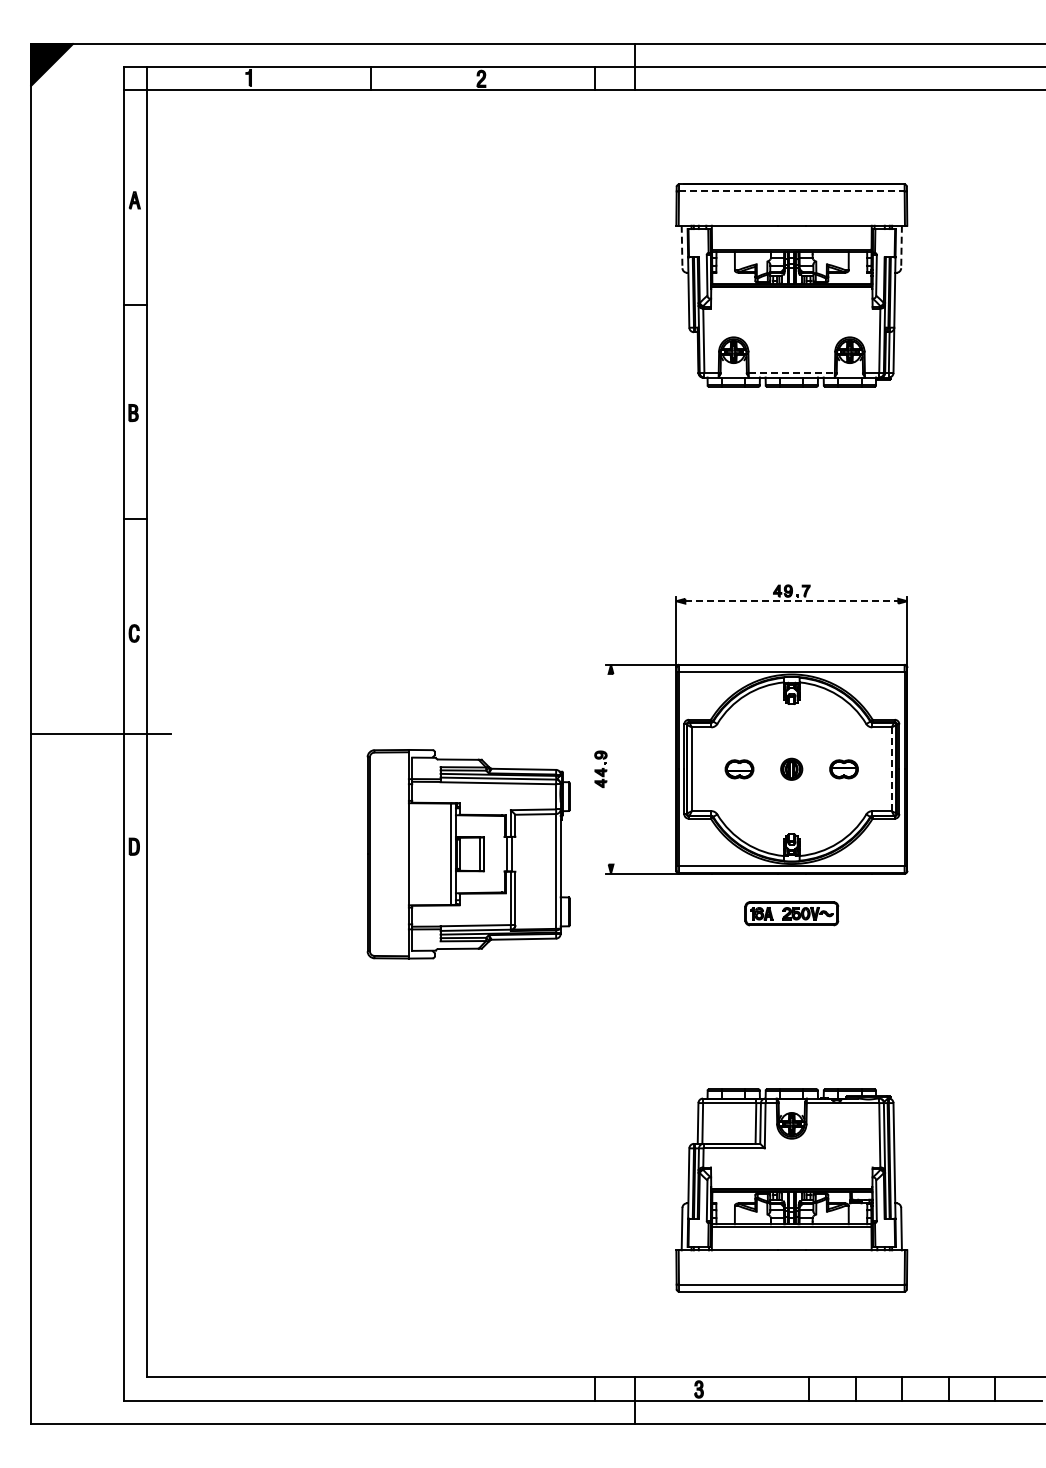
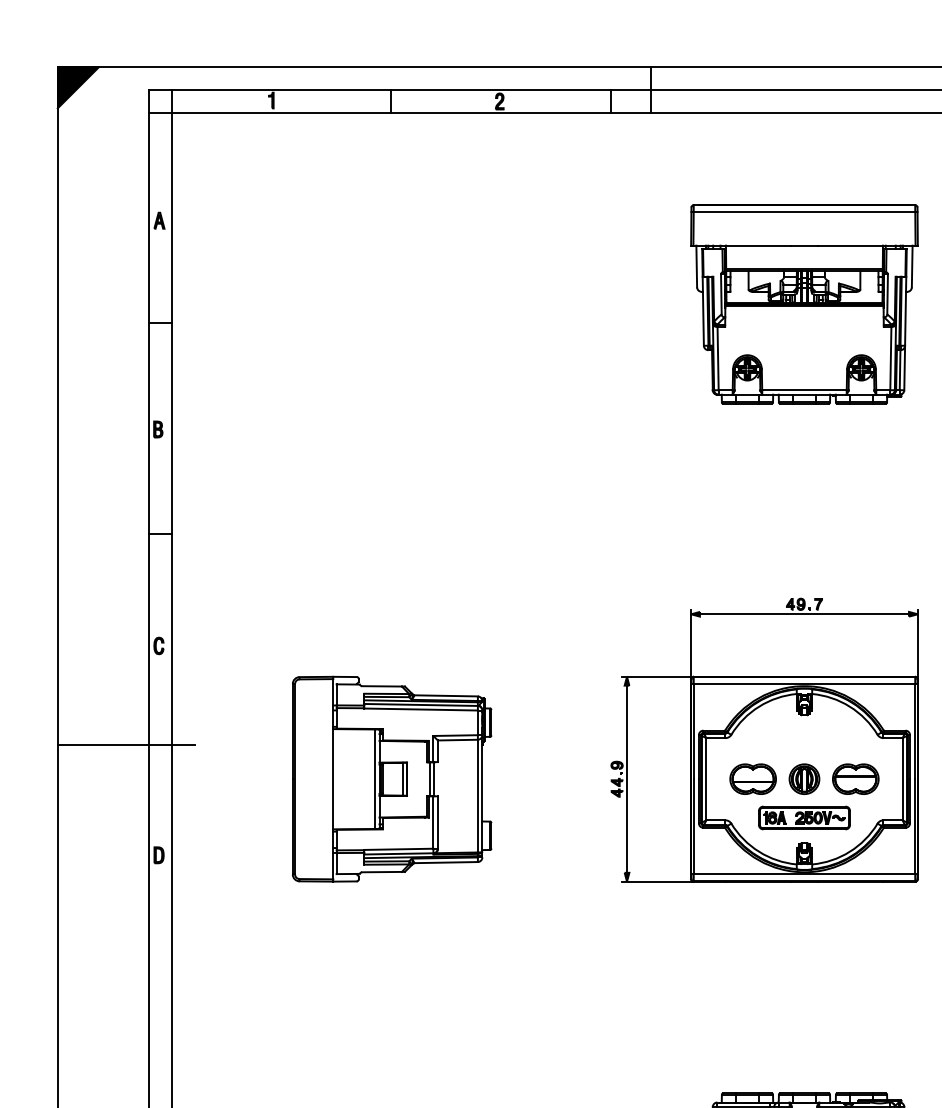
line: (791, 191) -> (804, 212), dashed -> solid
line: (682, 247) -> (697, 267), dashed -> solid
line: (901, 247) -> (912, 267), dashed -> solid
line: (792, 372) -> (805, 389), dashed -> solid
line: (792, 601) -> (805, 614), dashed -> solid
line: (611, 768) -> (627, 778), added
part: (739, 769) -> (753, 779), size x1.67
part: (791, 769) -> (804, 779), size x1.43
part: (843, 769) -> (855, 779), size x1.67
line: (891, 769) -> (902, 779), dashed -> solid
part: (468, 854) -> (391, 779), moved
part: (791, 913) -> (804, 817), moved

